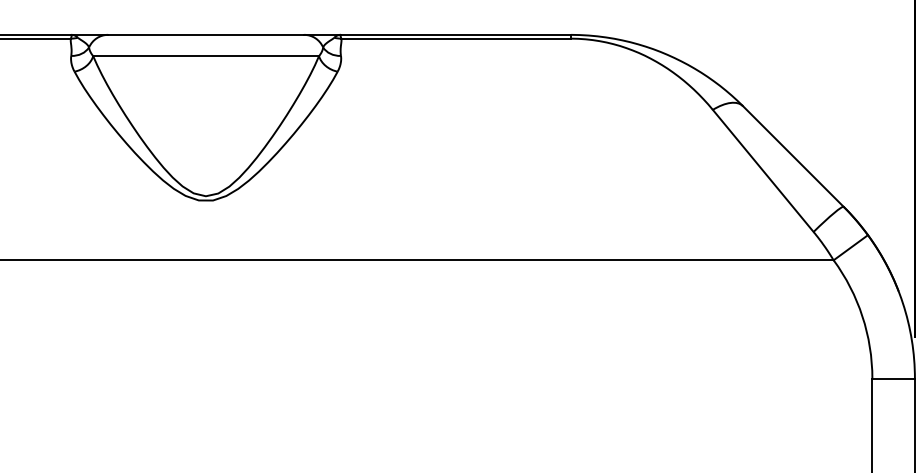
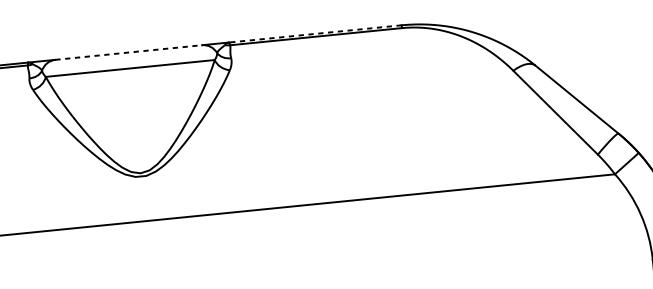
line: (206, 34) -> (128, 52), solid -> dashed
line: (455, 34) -> (315, 33), solid -> dashed

